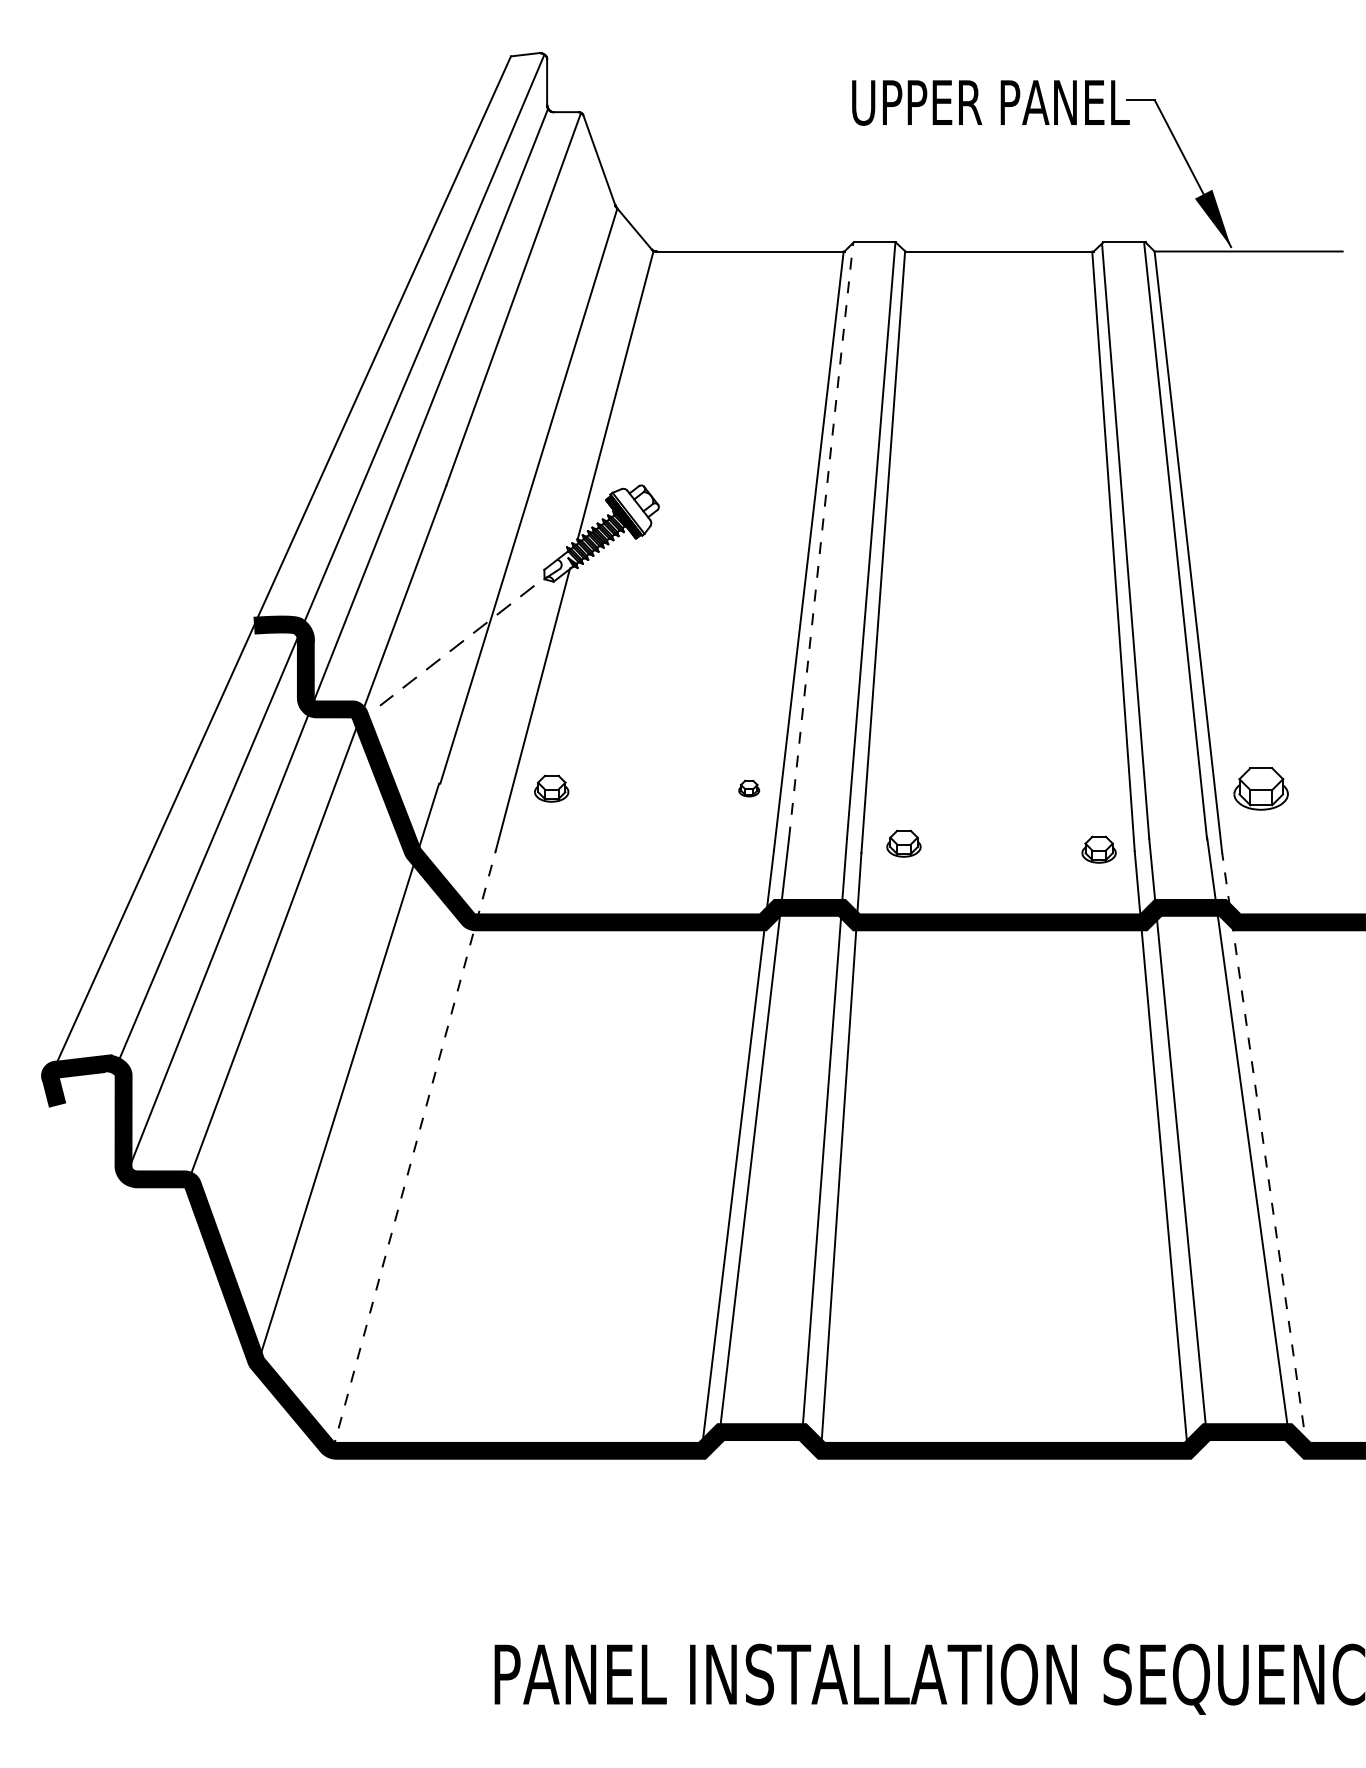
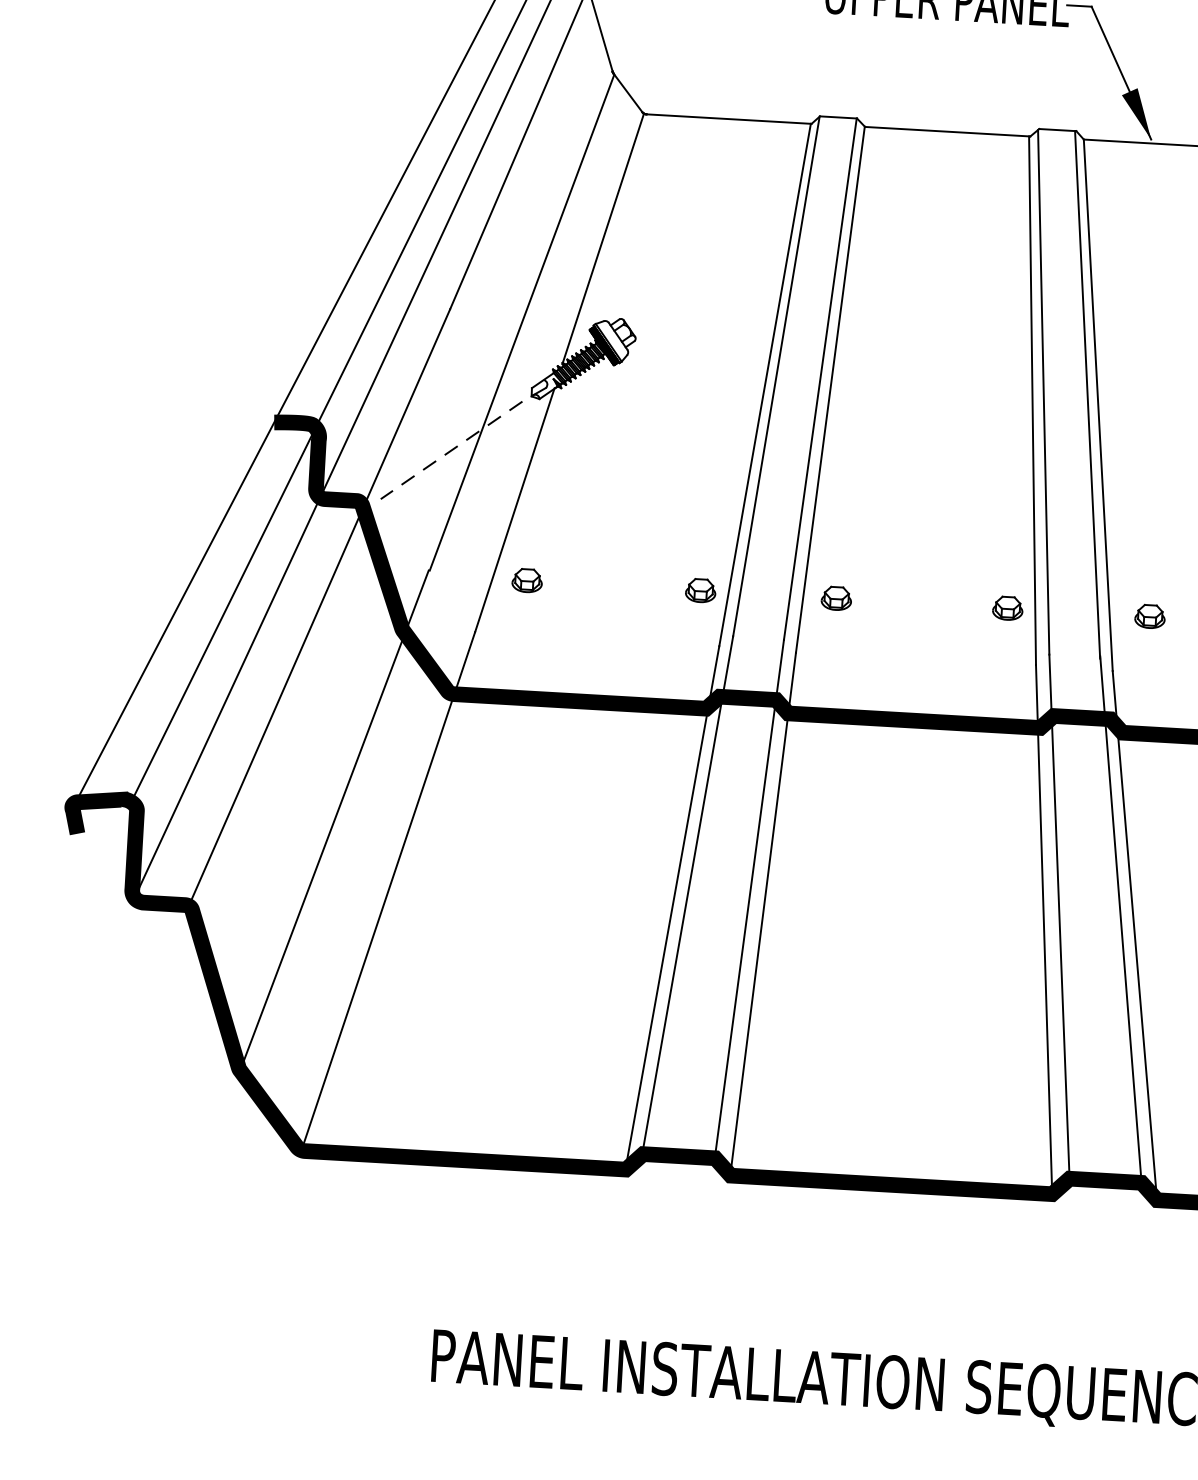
line: (821, 540) -> (776, 376), dashed -> solid
part: (748, 788) -> (700, 590), size x1.67
part: (1260, 788) -> (1149, 616), size x0.62
part: (903, 843) -> (836, 598), moved
part: (1098, 849) -> (1007, 608), moved
line: (414, 1150) -> (388, 891), dashed -> solid
line: (1264, 1151) -> (1134, 935), dashed -> solid

